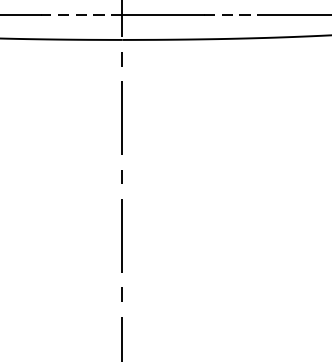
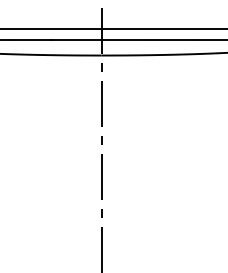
line: (80, 15) -> (75, 40), dashed -> solid
line: (236, 15) -> (172, 40), dashed -> solid

